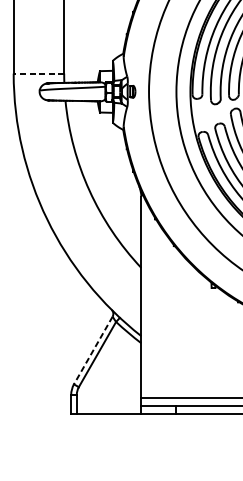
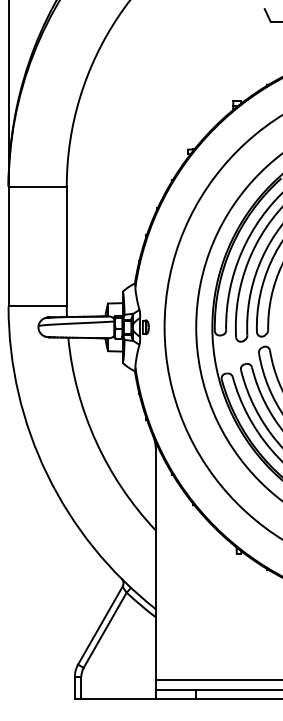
line: (38, 73) -> (37, 306), dashed -> solid
line: (93, 350) -> (100, 625), dashed -> solid

